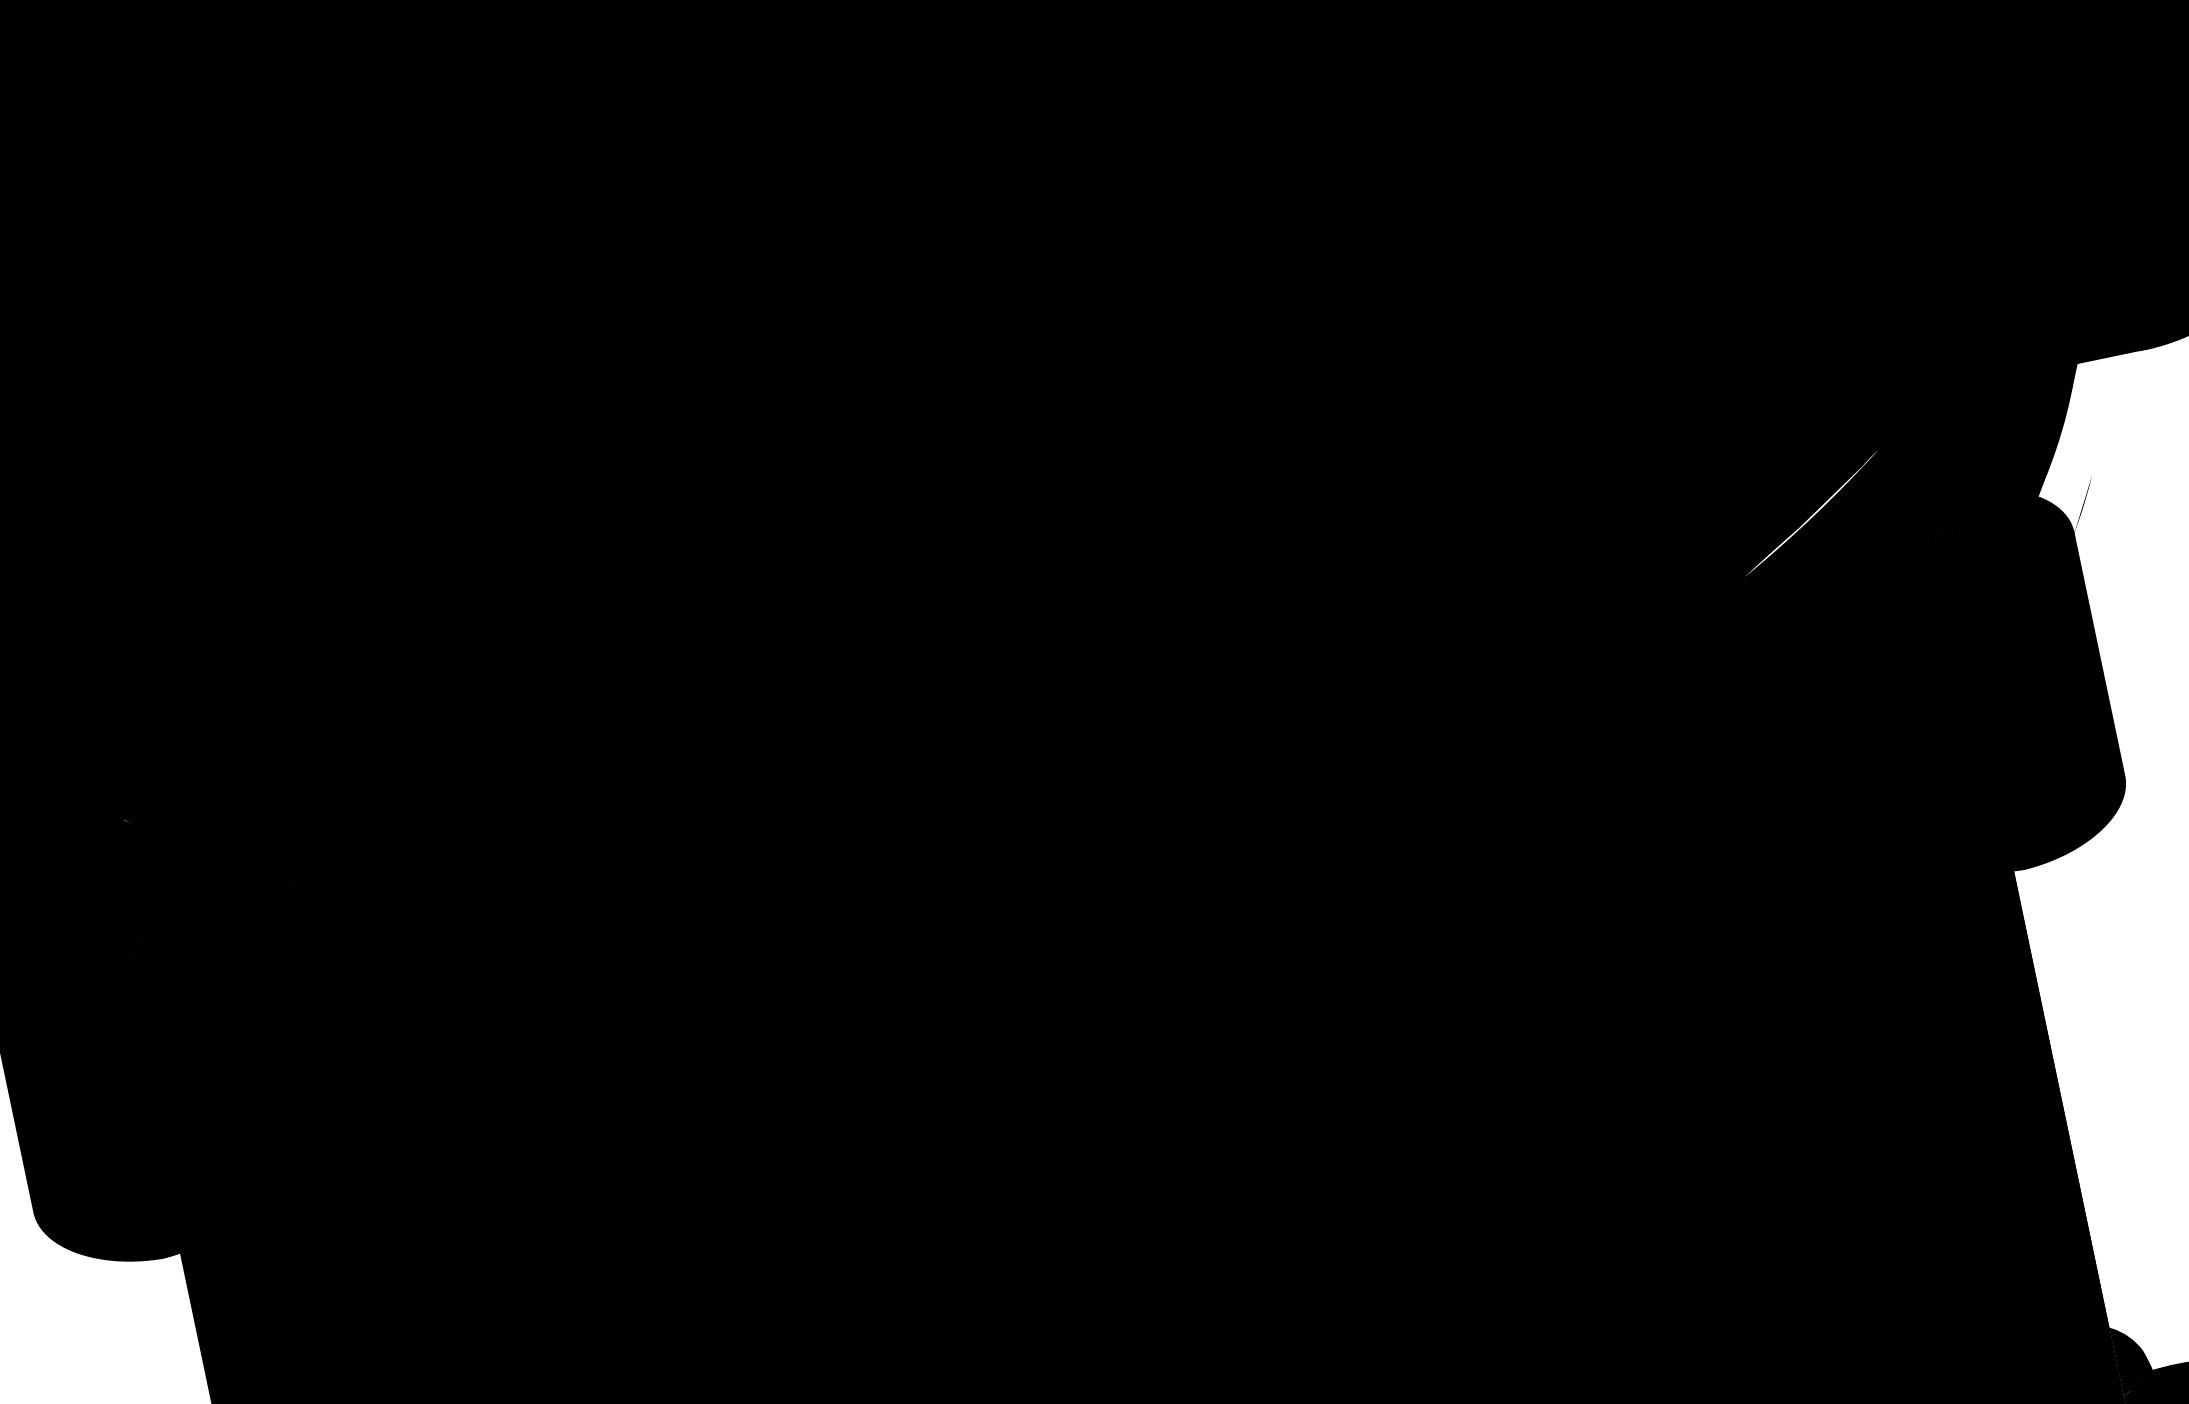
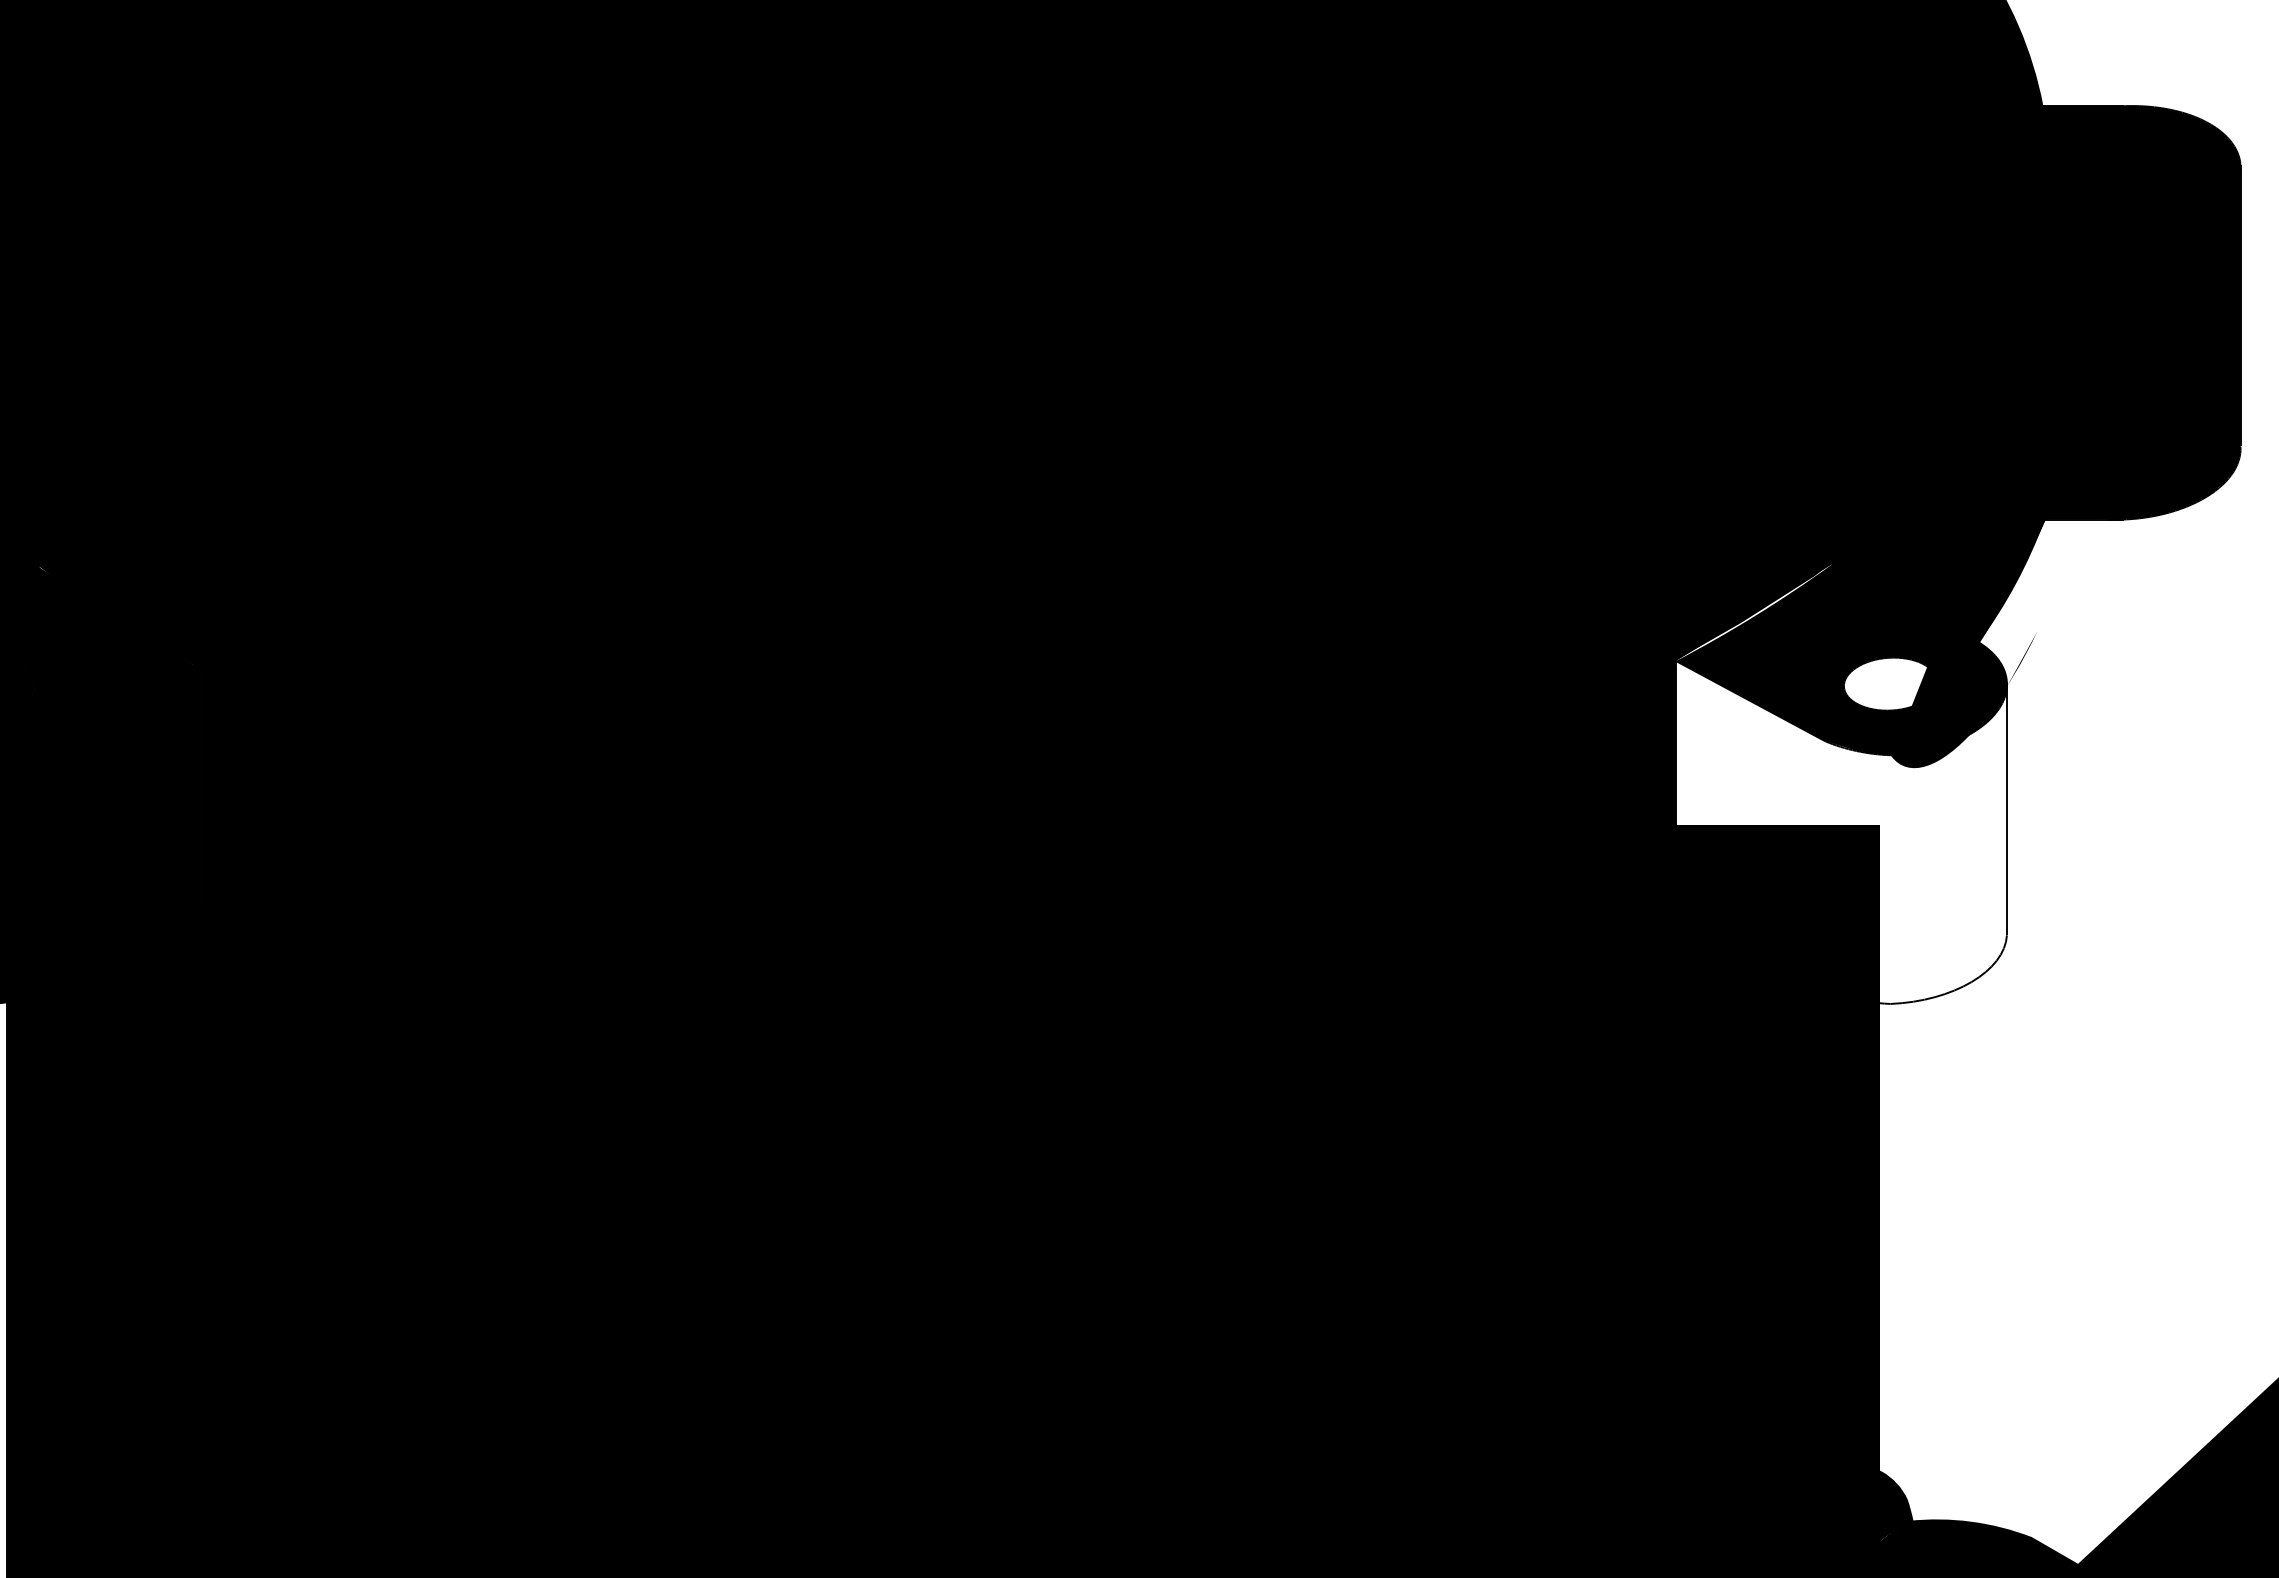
fill: (1959, 555) -> (1890, 683), removed
fill: (1941, 711) -> (1841, 832), removed

